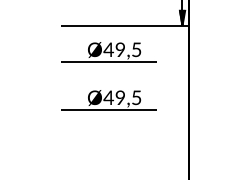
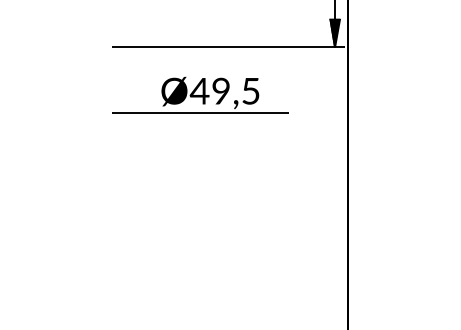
part: (108, 100) -> (199, 184), removed

